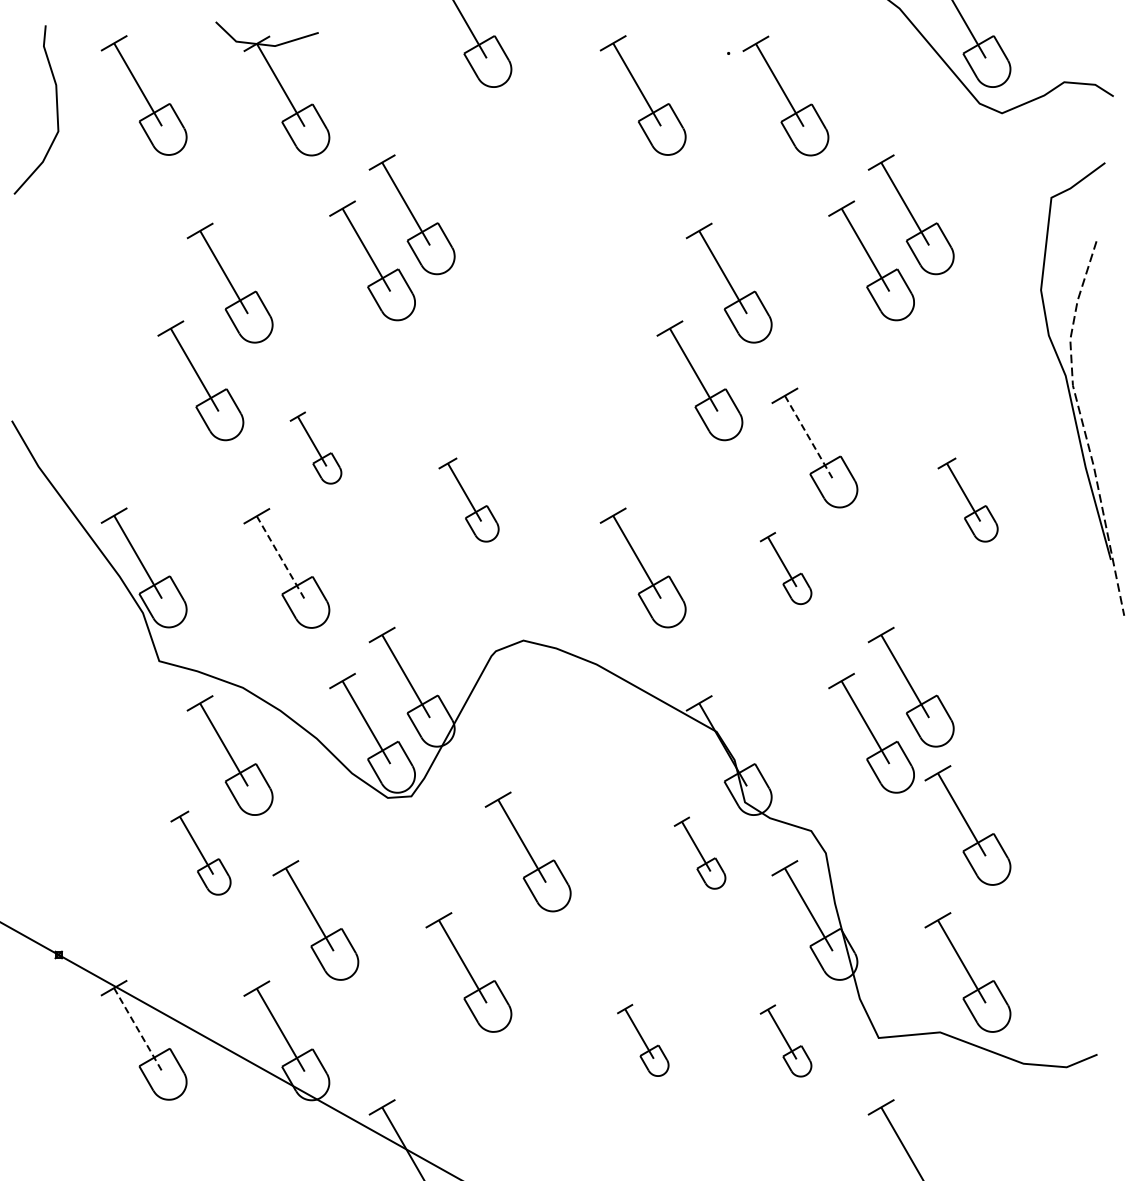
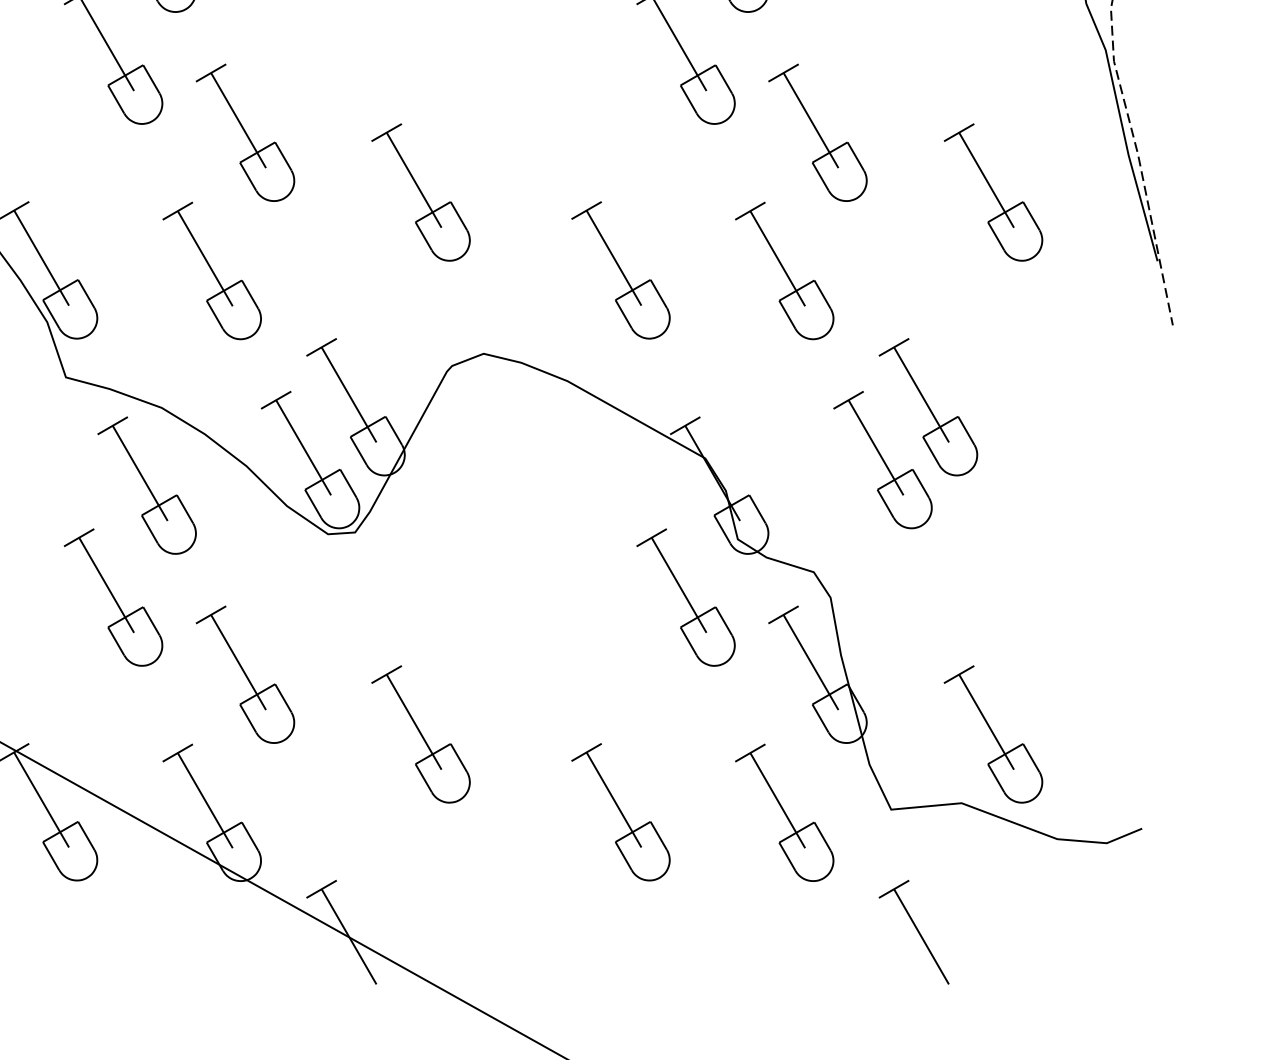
line: (808, 437) -> (810, 120), dashed -> solid
part: (315, 447) -> (245, 132), size x1.67
part: (468, 499) -> (420, 191), size x1.43
part: (967, 499) -> (993, 191), size x1.43
line: (280, 557) -> (204, 258), dashed -> solid
part: (785, 568) -> (784, 271), size x1.67
part: (967, 825) -> (993, 565), removed
part: (527, 851) -> (488, 595), removed
part: (200, 852) -> (113, 596), size x1.43
part: (699, 852) -> (685, 596), size x1.67
line: (138, 1029) -> (42, 799), dashed -> solid
part: (642, 1040) -> (620, 812), size x1.67
part: (785, 1040) -> (784, 812), size x1.67

